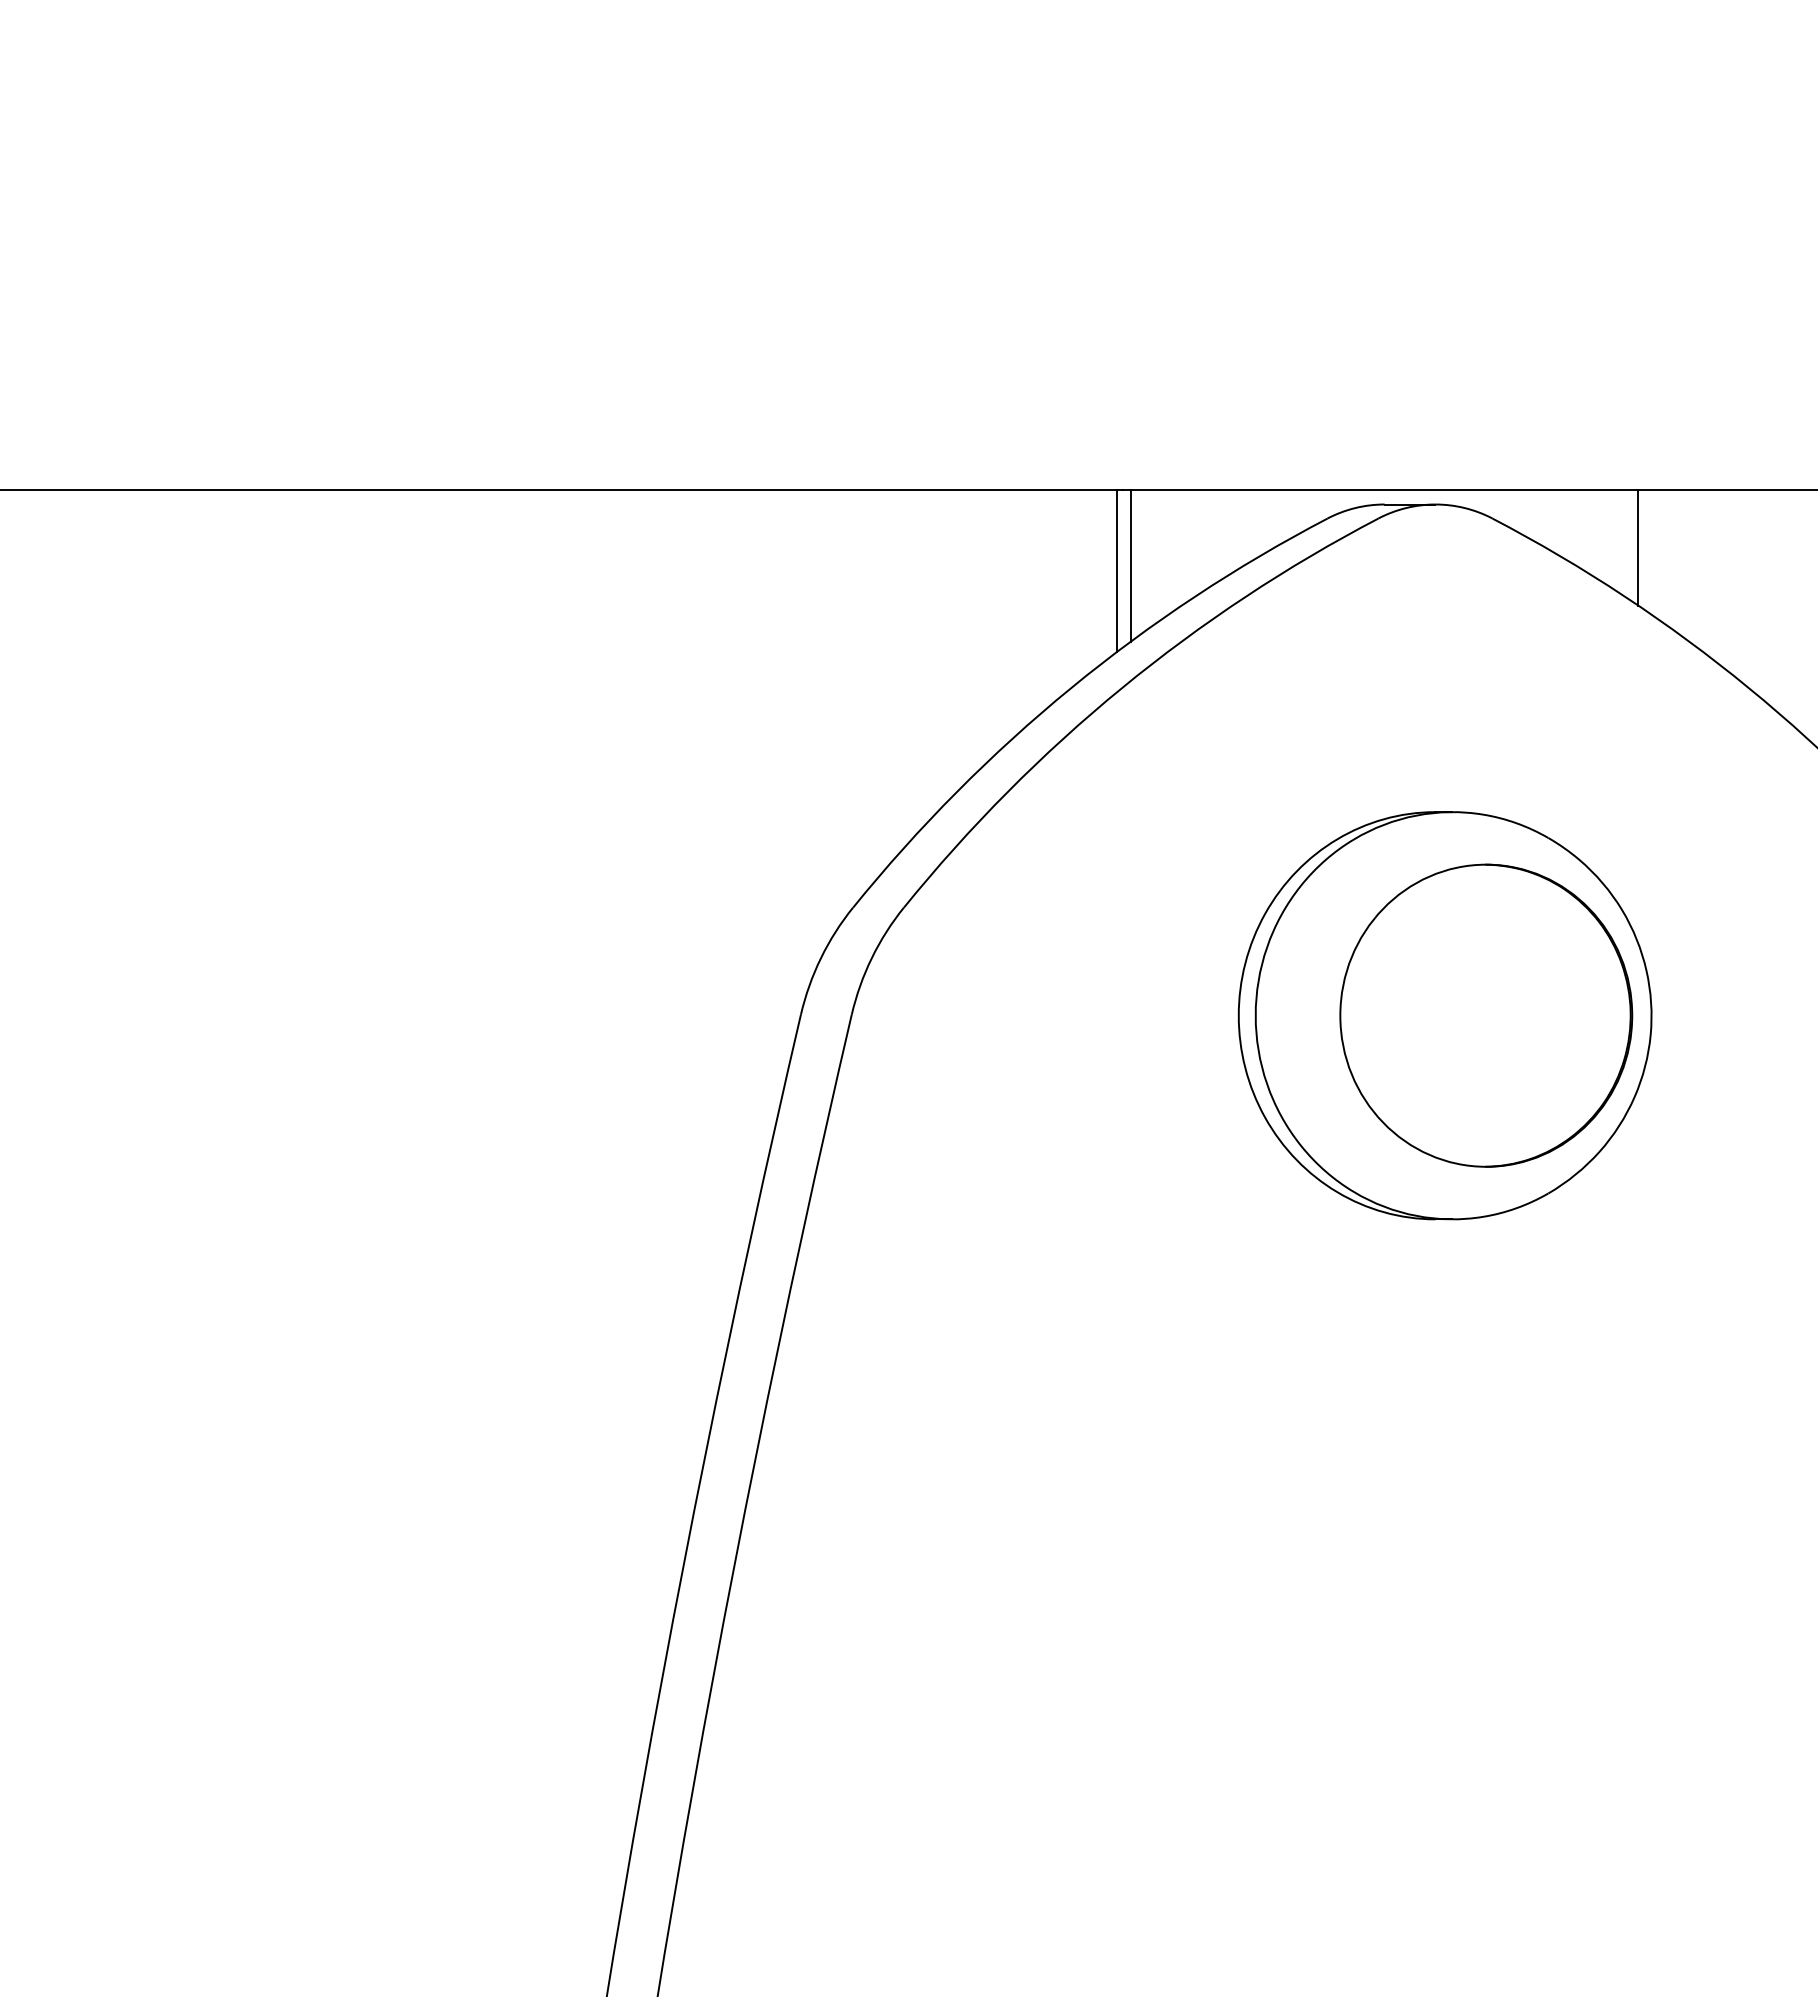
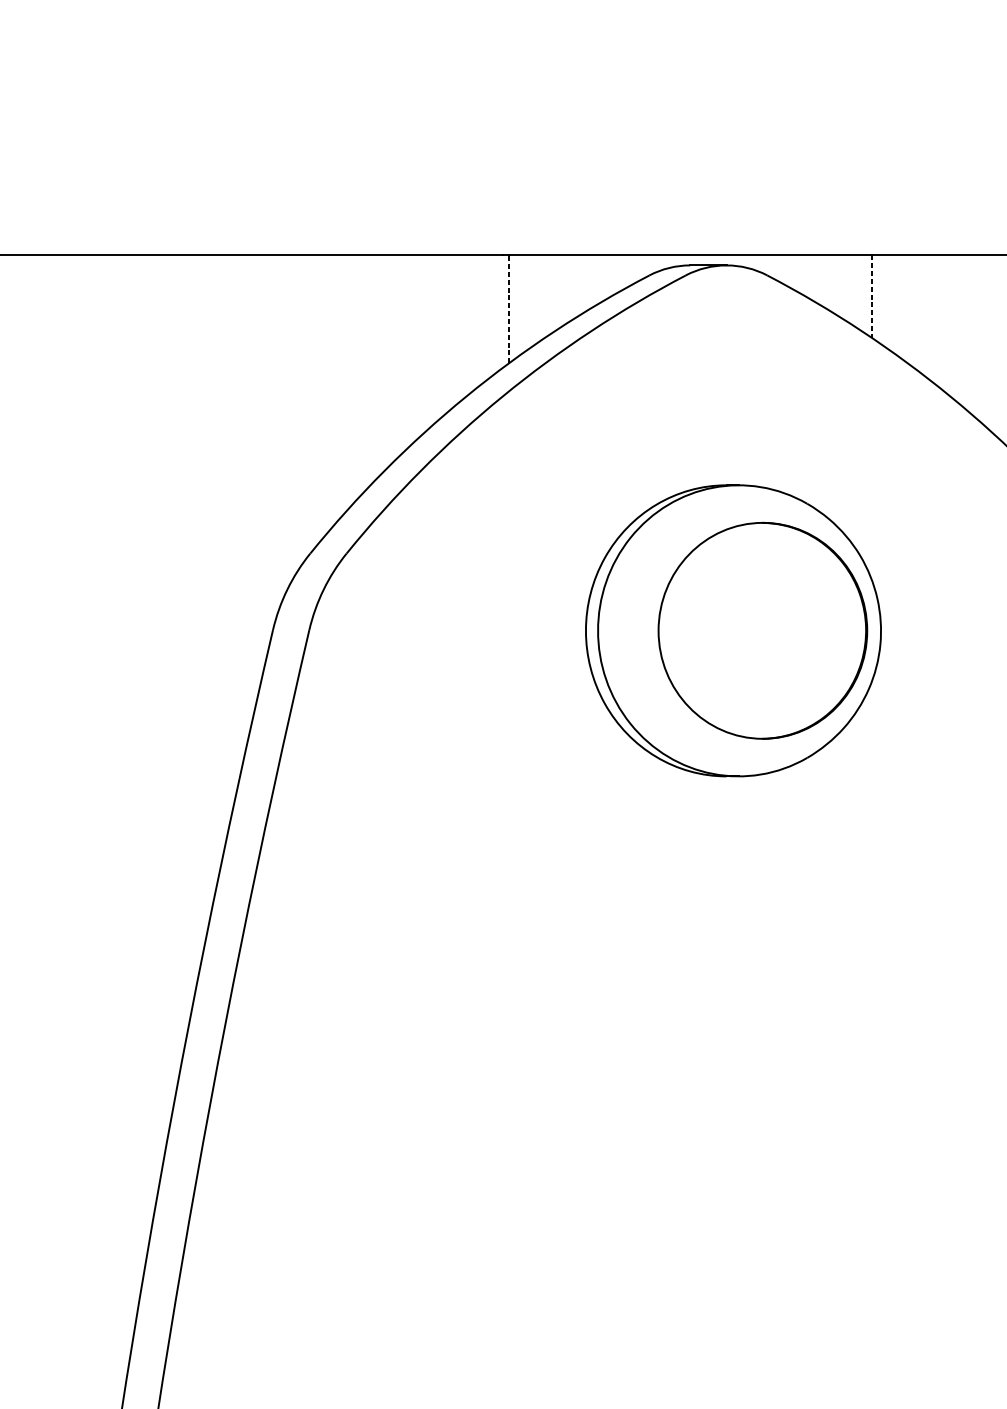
line: (1638, 547) -> (871, 296), solid -> dashed
line: (1130, 565) -> (508, 309), solid -> dashed
line: (1117, 570) -> (499, 312), removed

